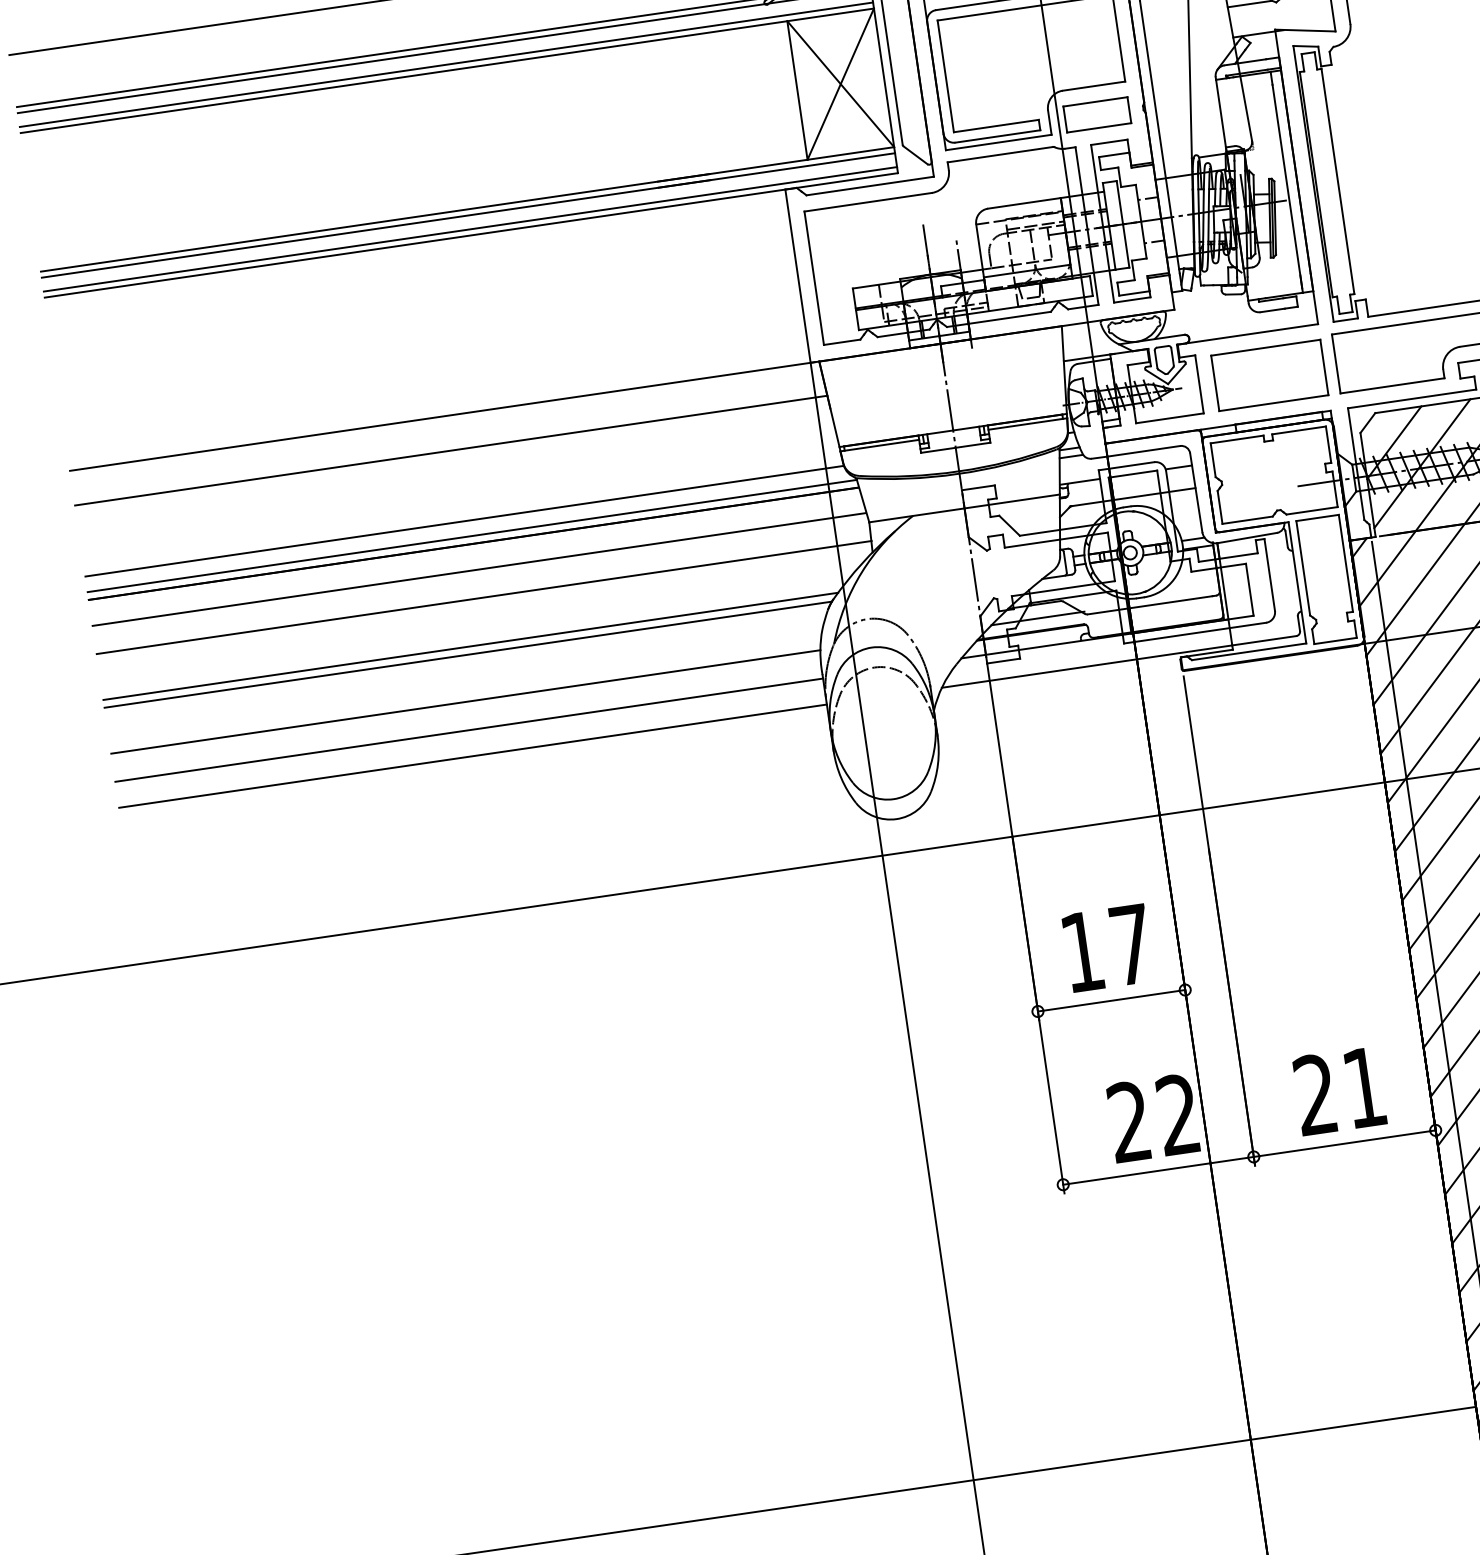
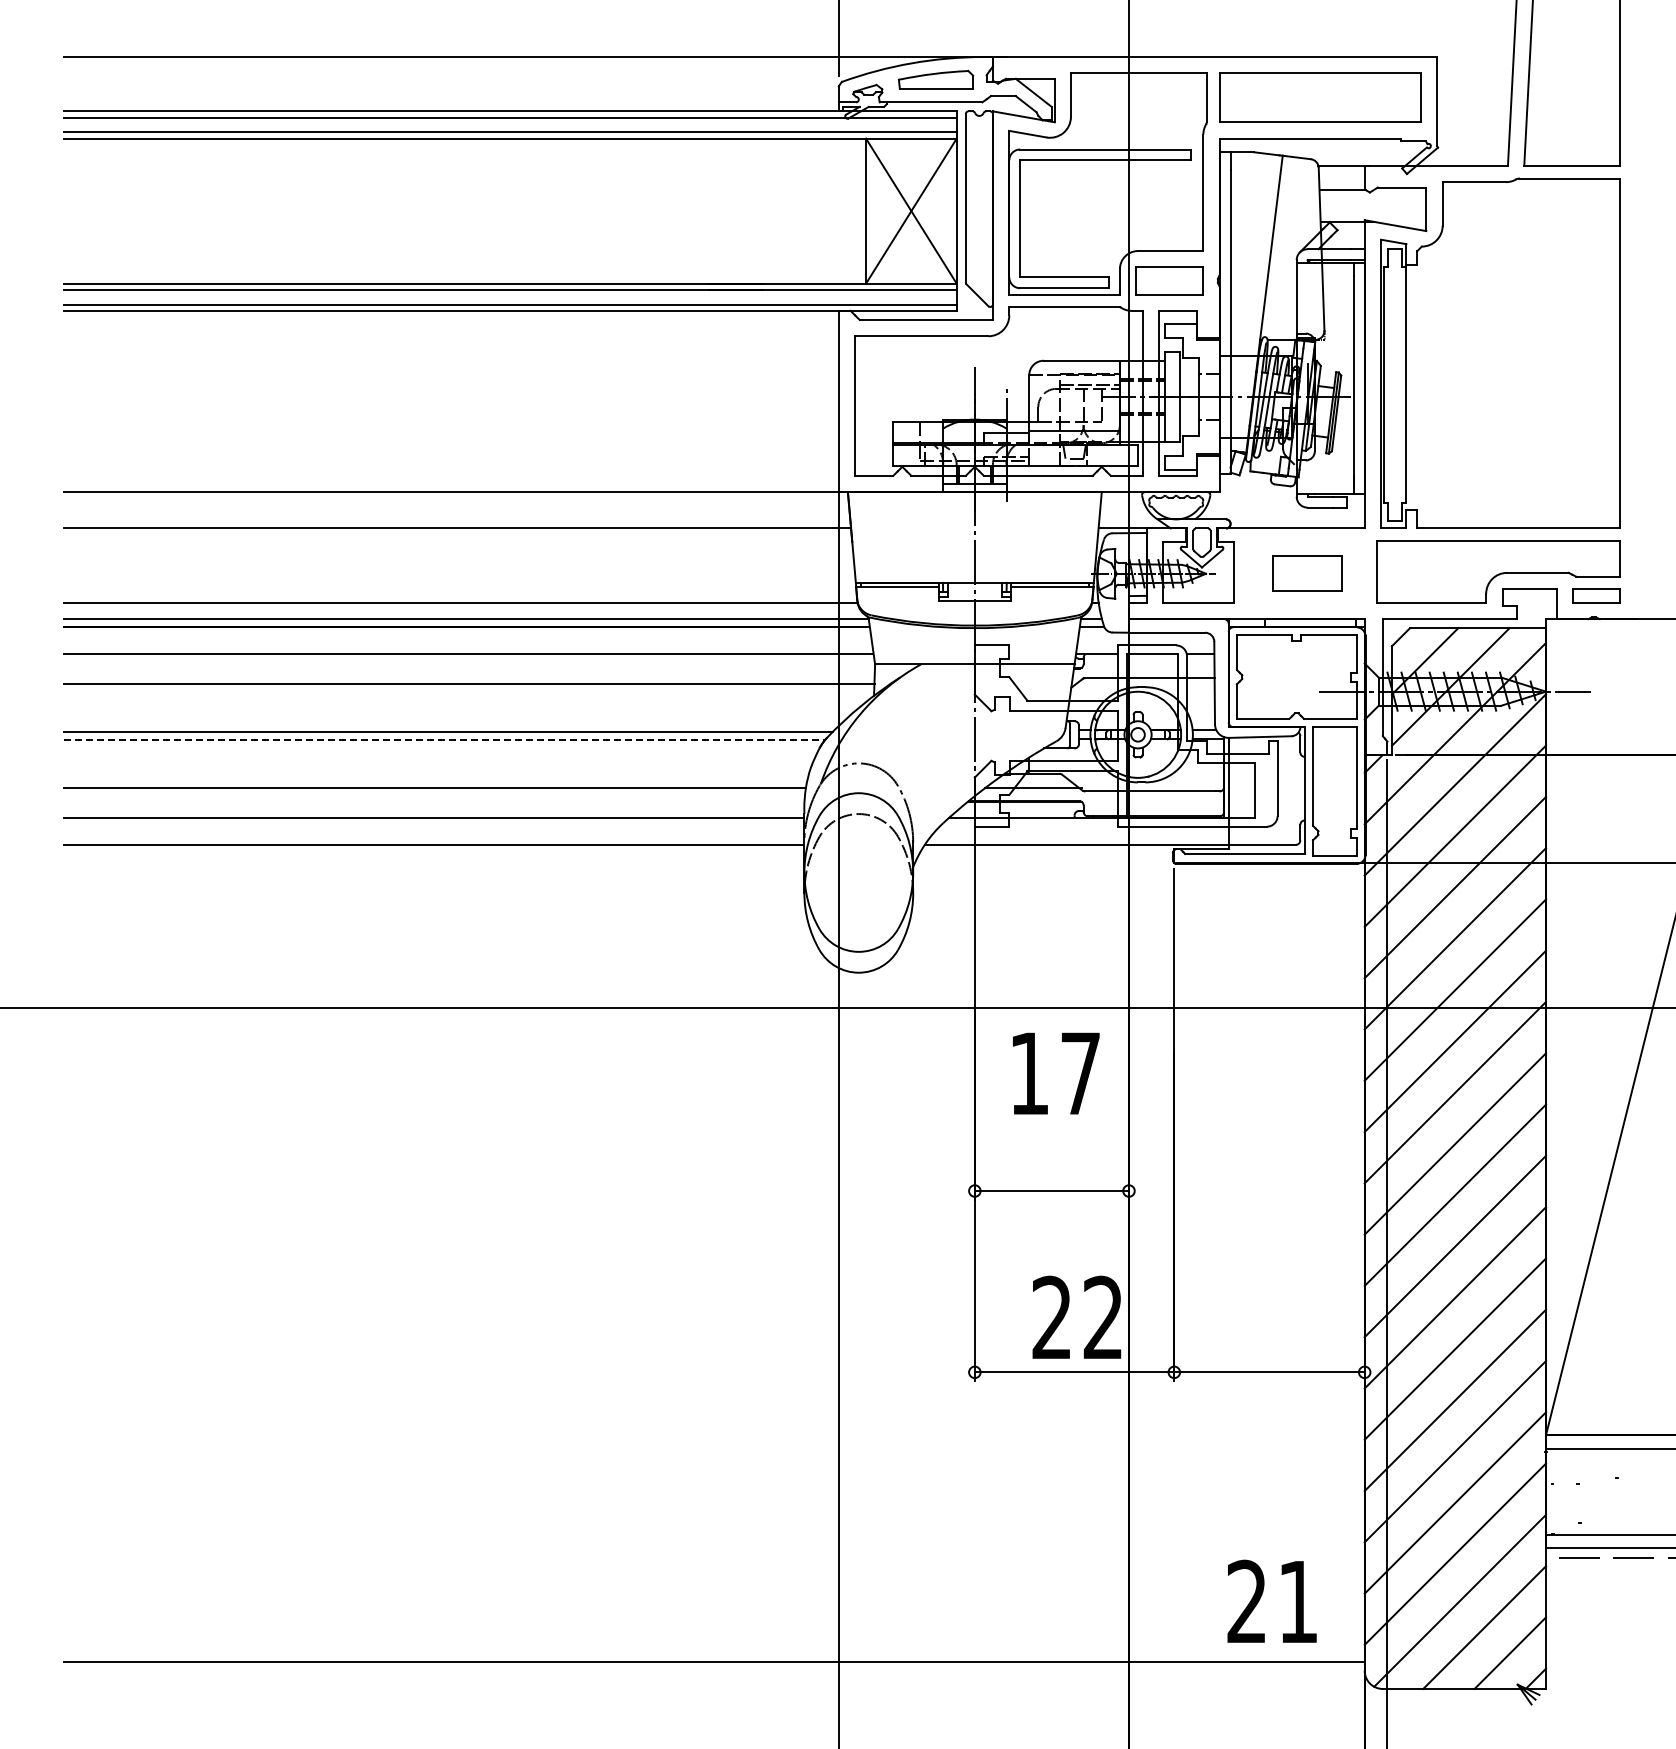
part: (1269, 375) -> (1307, 573), size x0.6
line: (468, 654) -> (444, 740), solid -> dashed
text: (1108, 948) -> (1056, 1073), moved
text: (1338, 1090) -> (1271, 1600), moved

